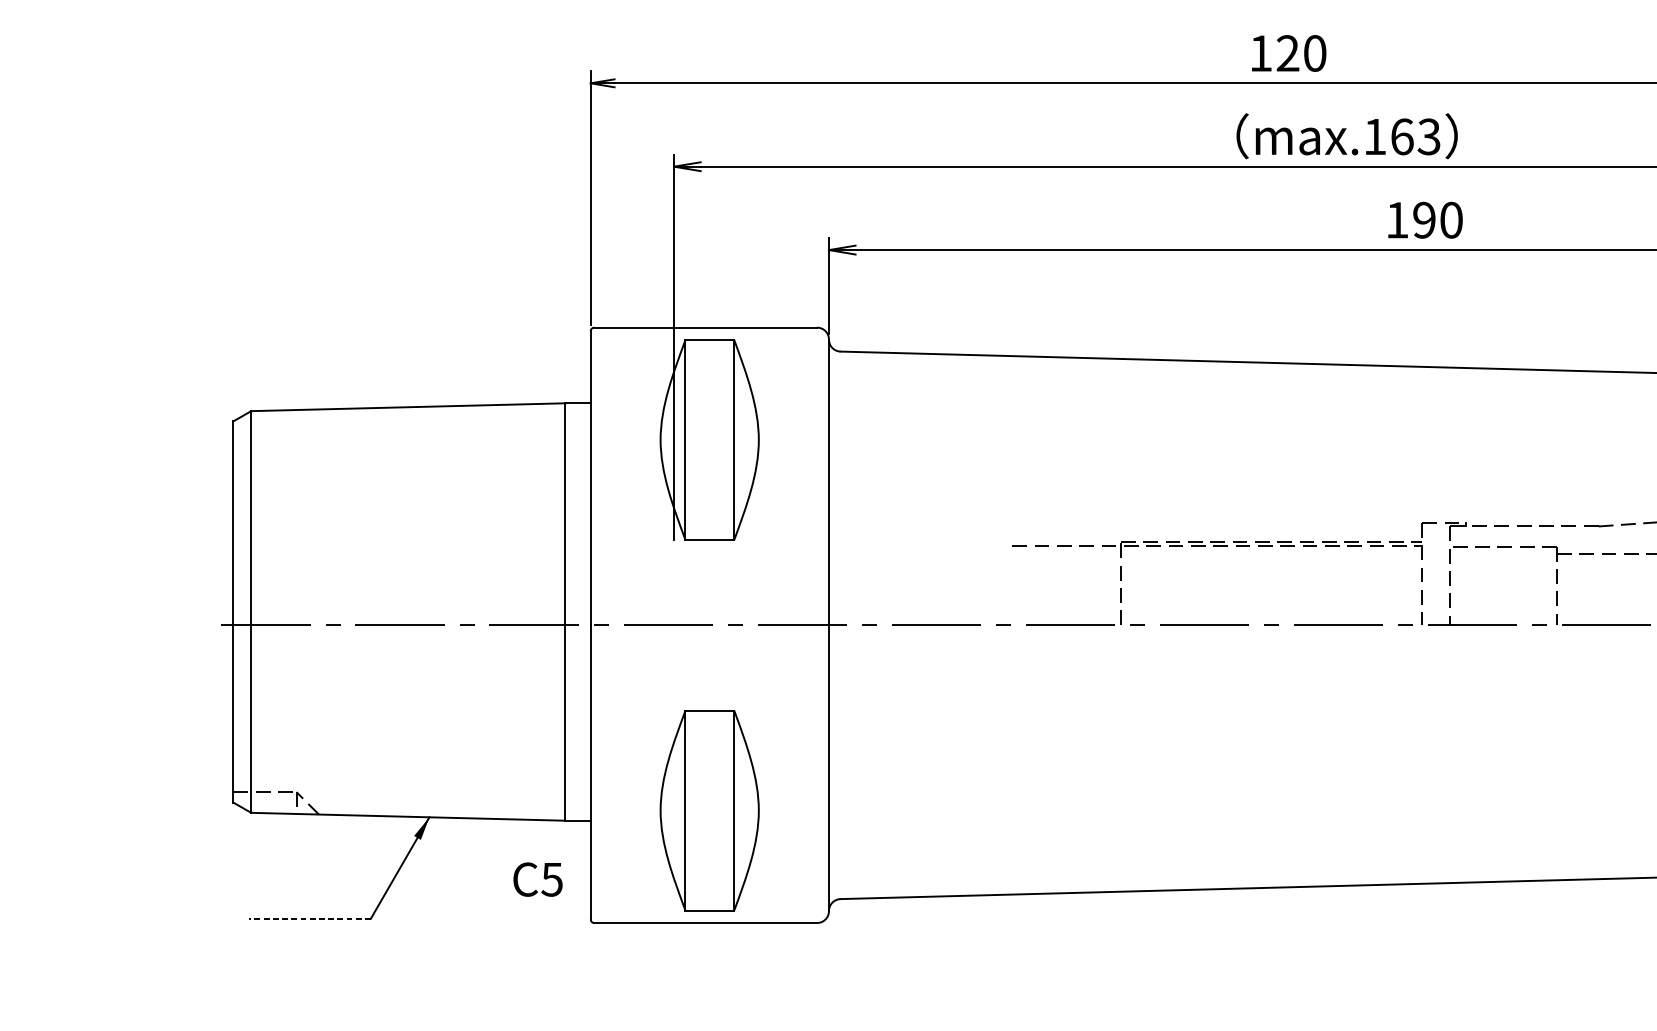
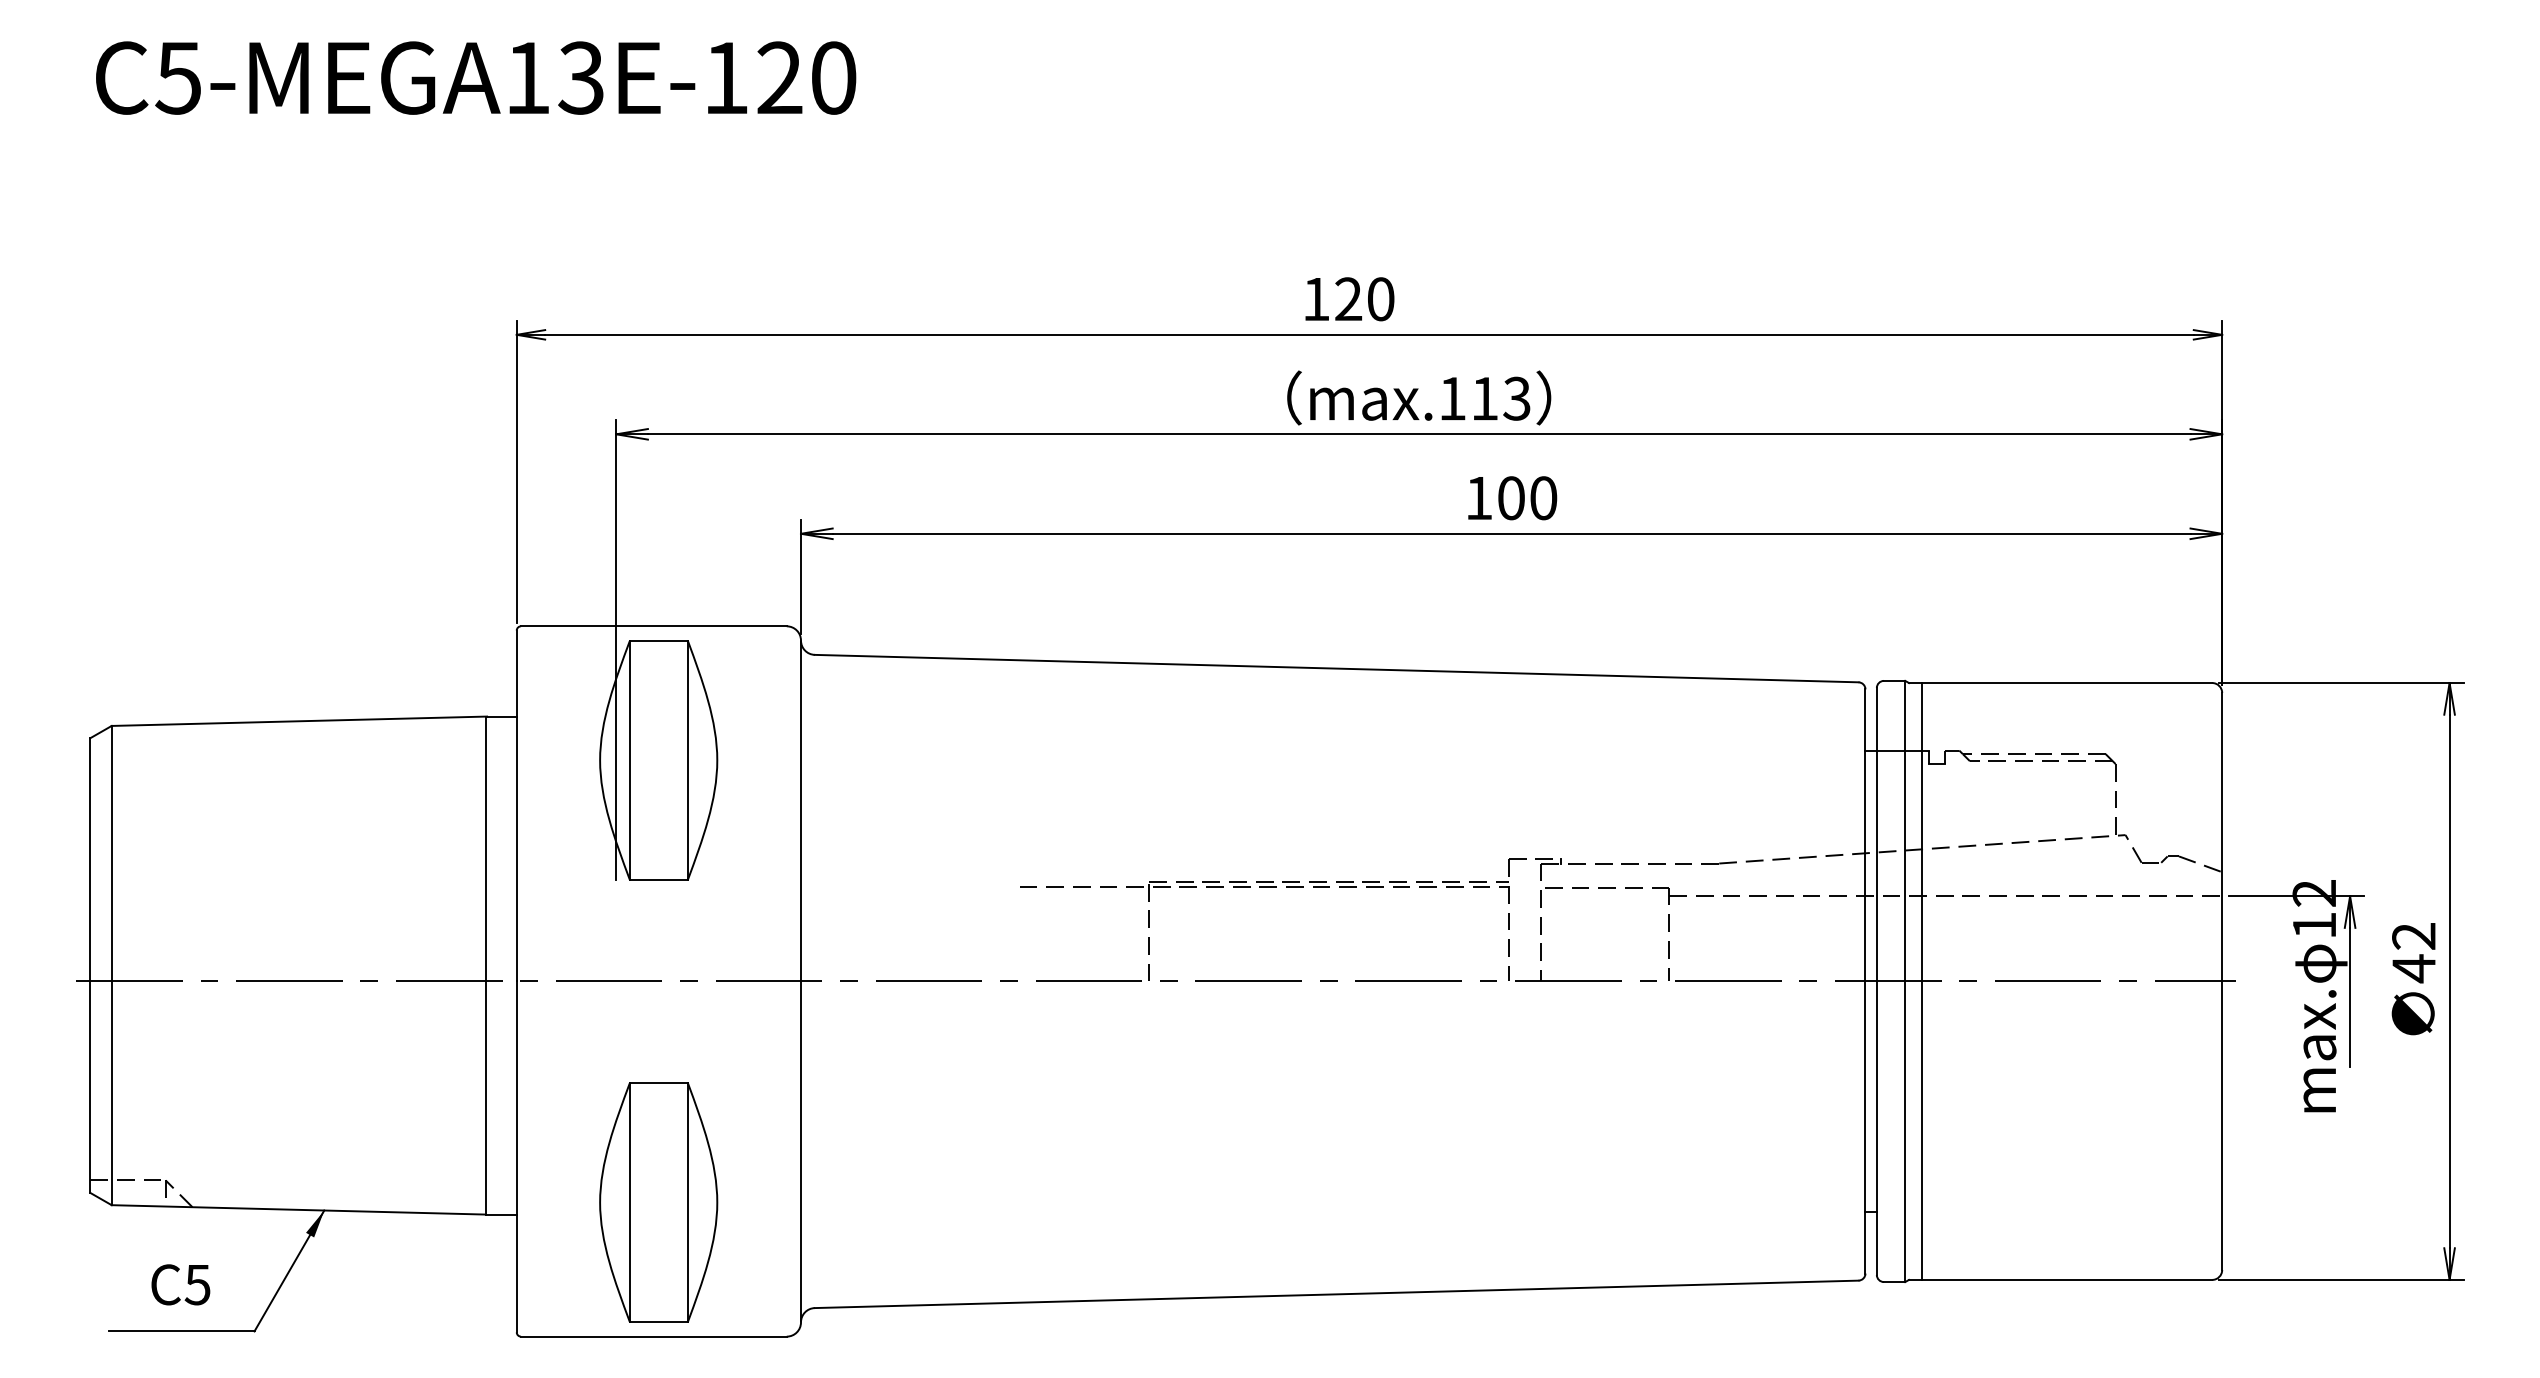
text: (1402, 136) -> (1485, 398), max.163 -> max.113
text: (1424, 220) -> (1511, 498), 190 -> 100
text: (537, 879) -> (180, 1284), moved
line: (309, 918) -> (181, 1331), dashed -> solid

